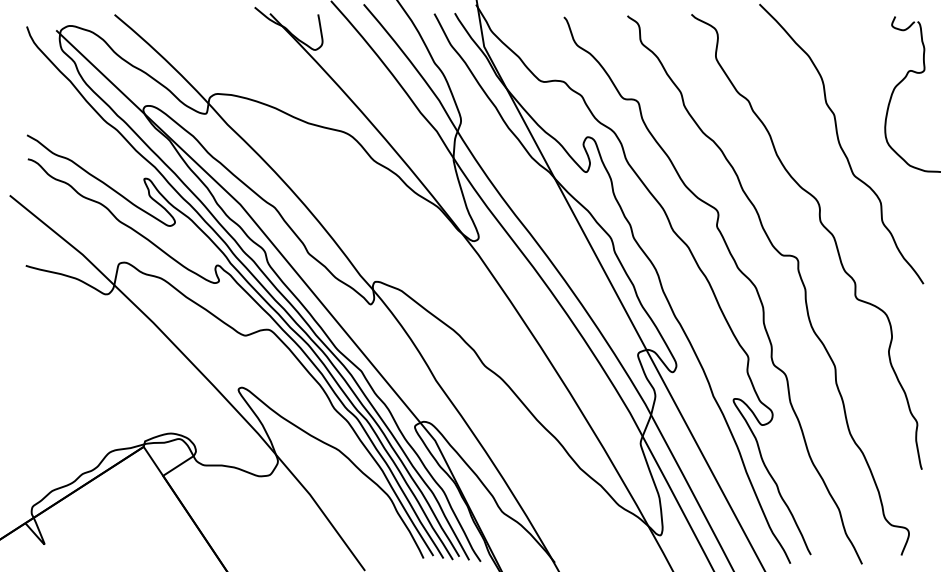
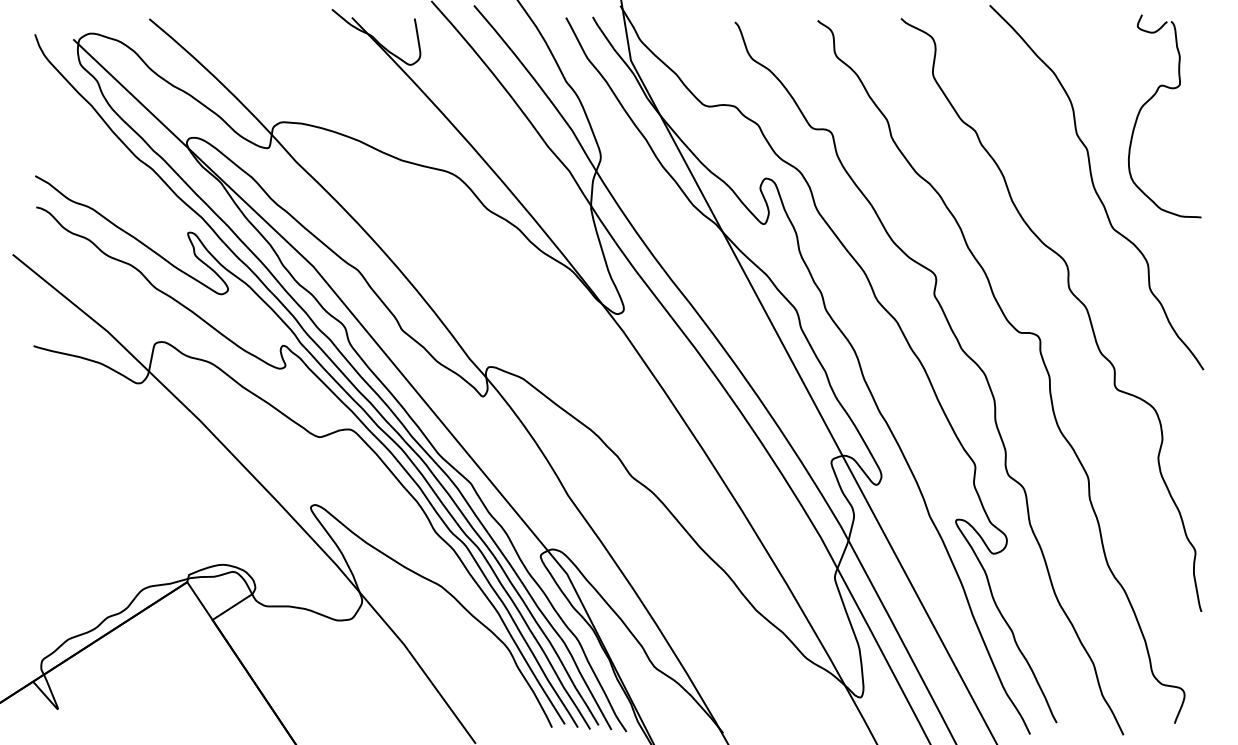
part: (901, 82) -> (1150, 100), moved

